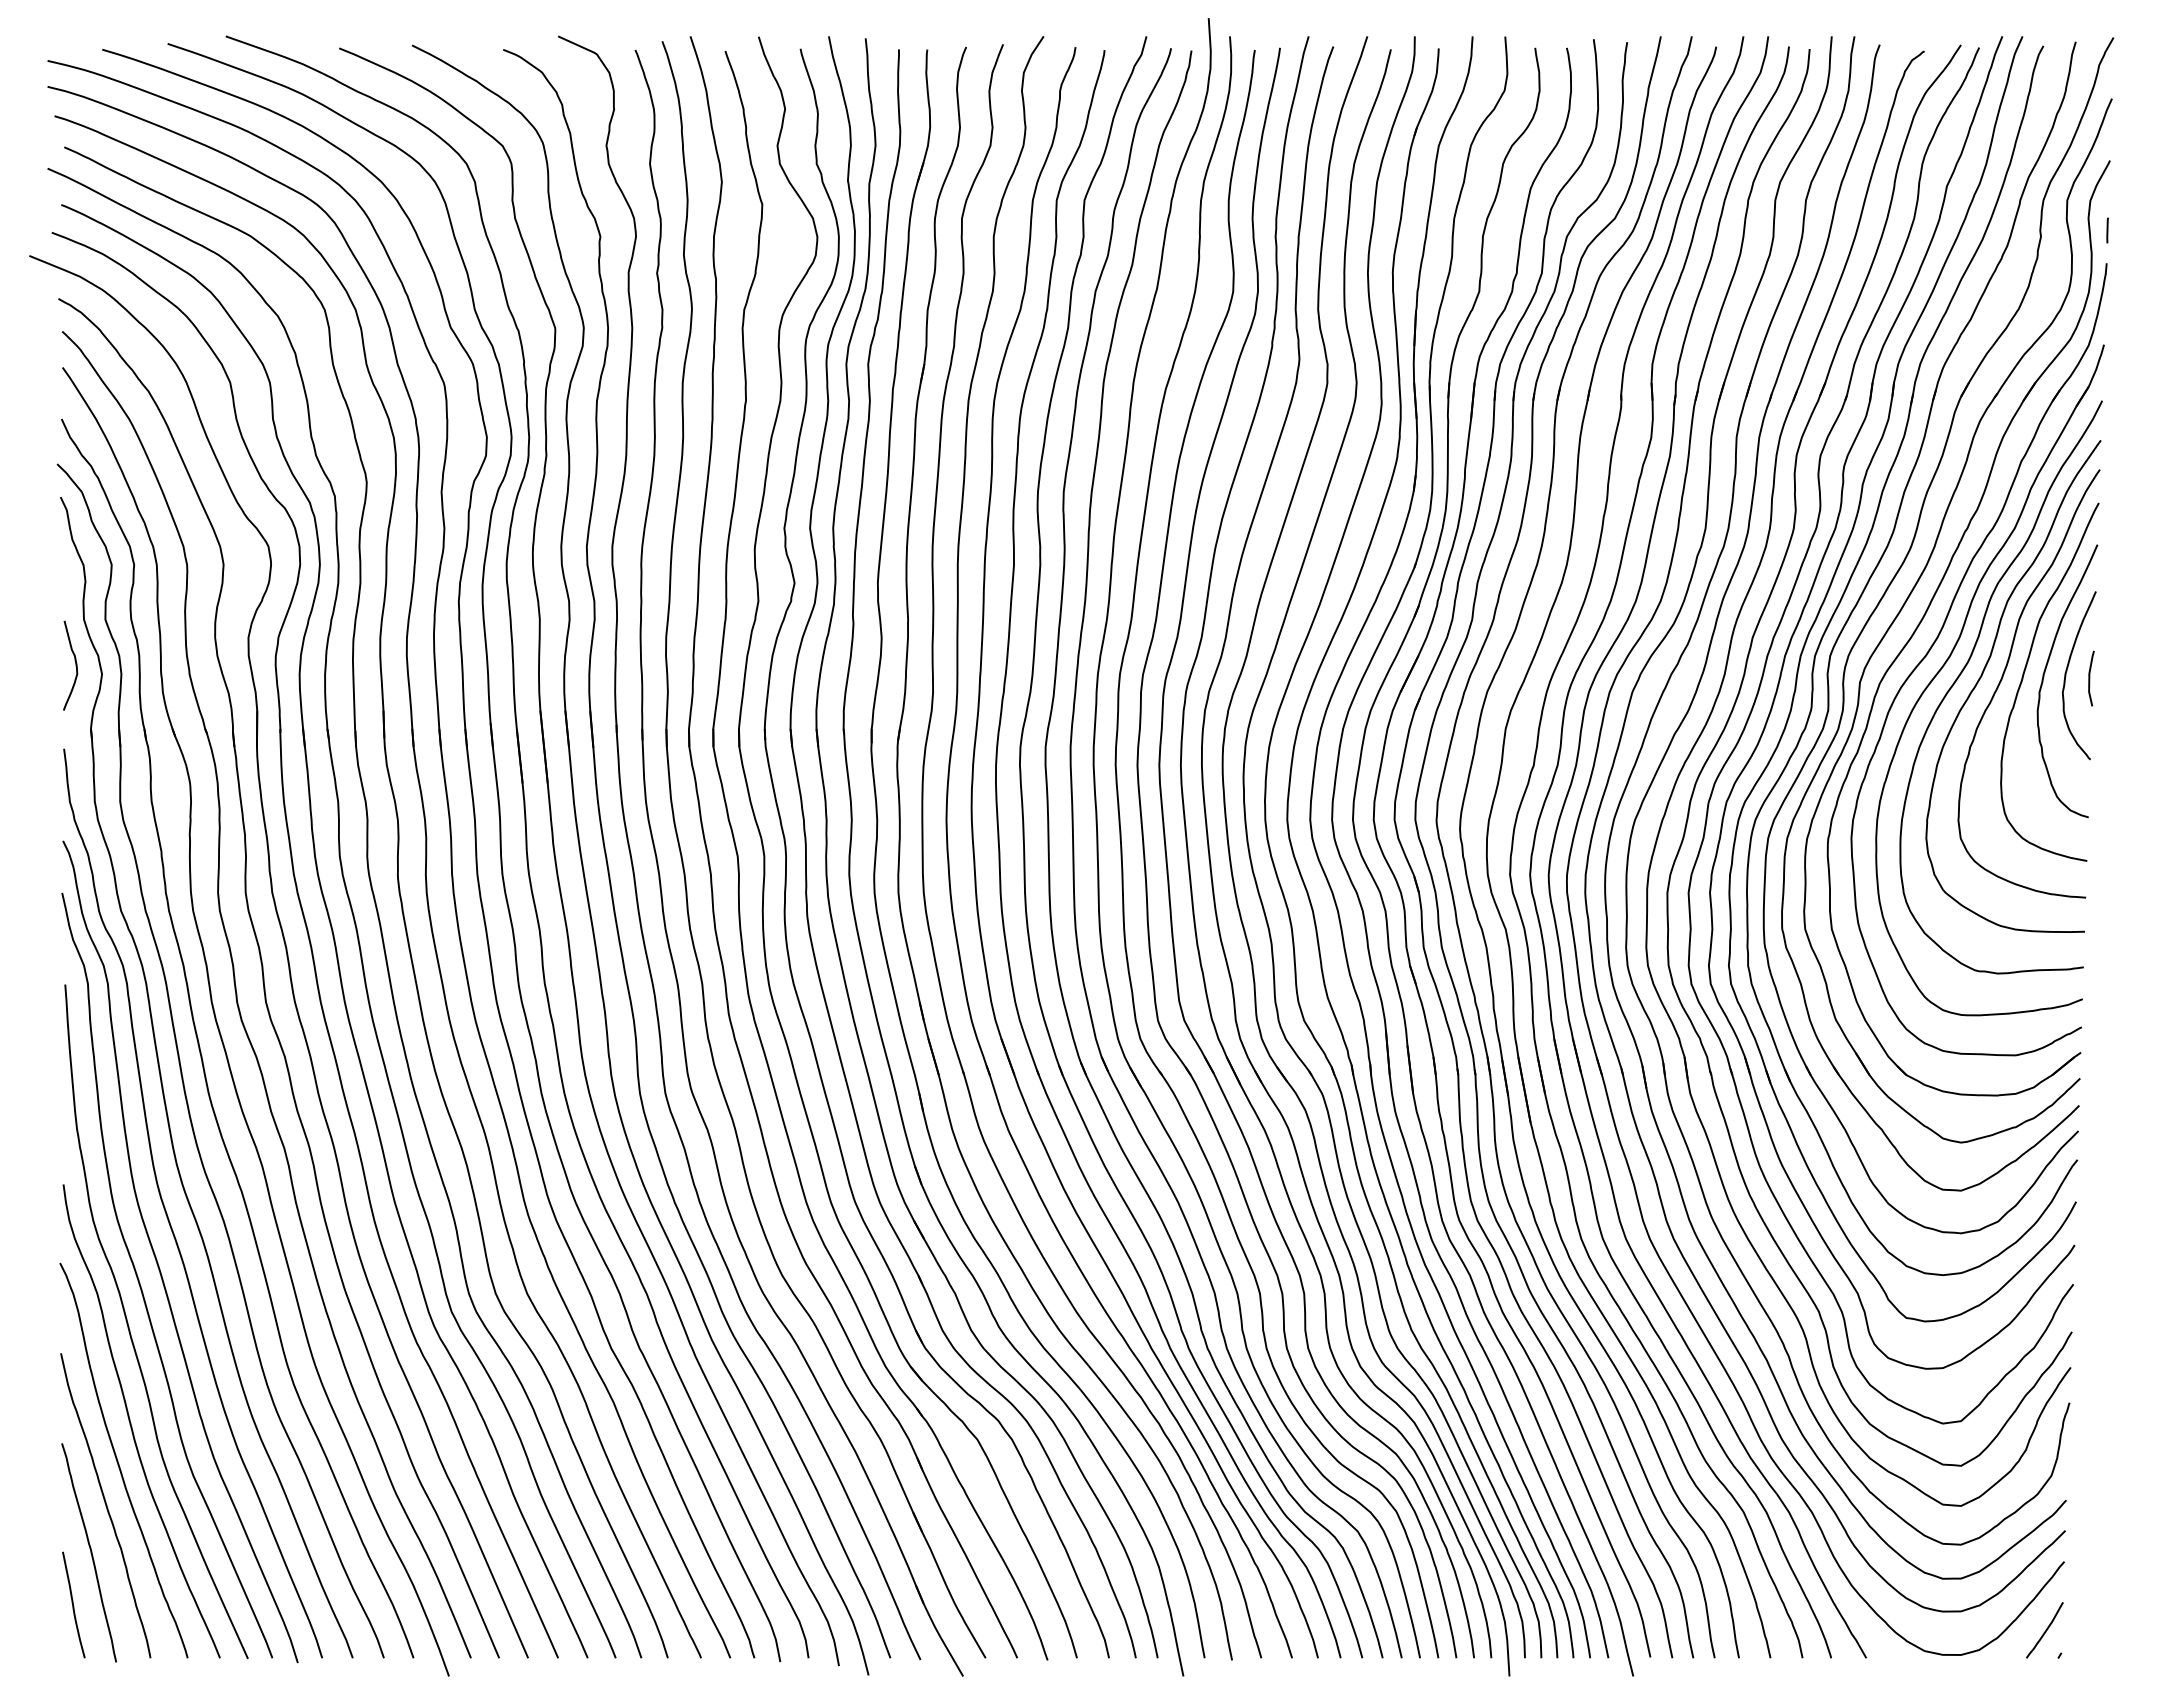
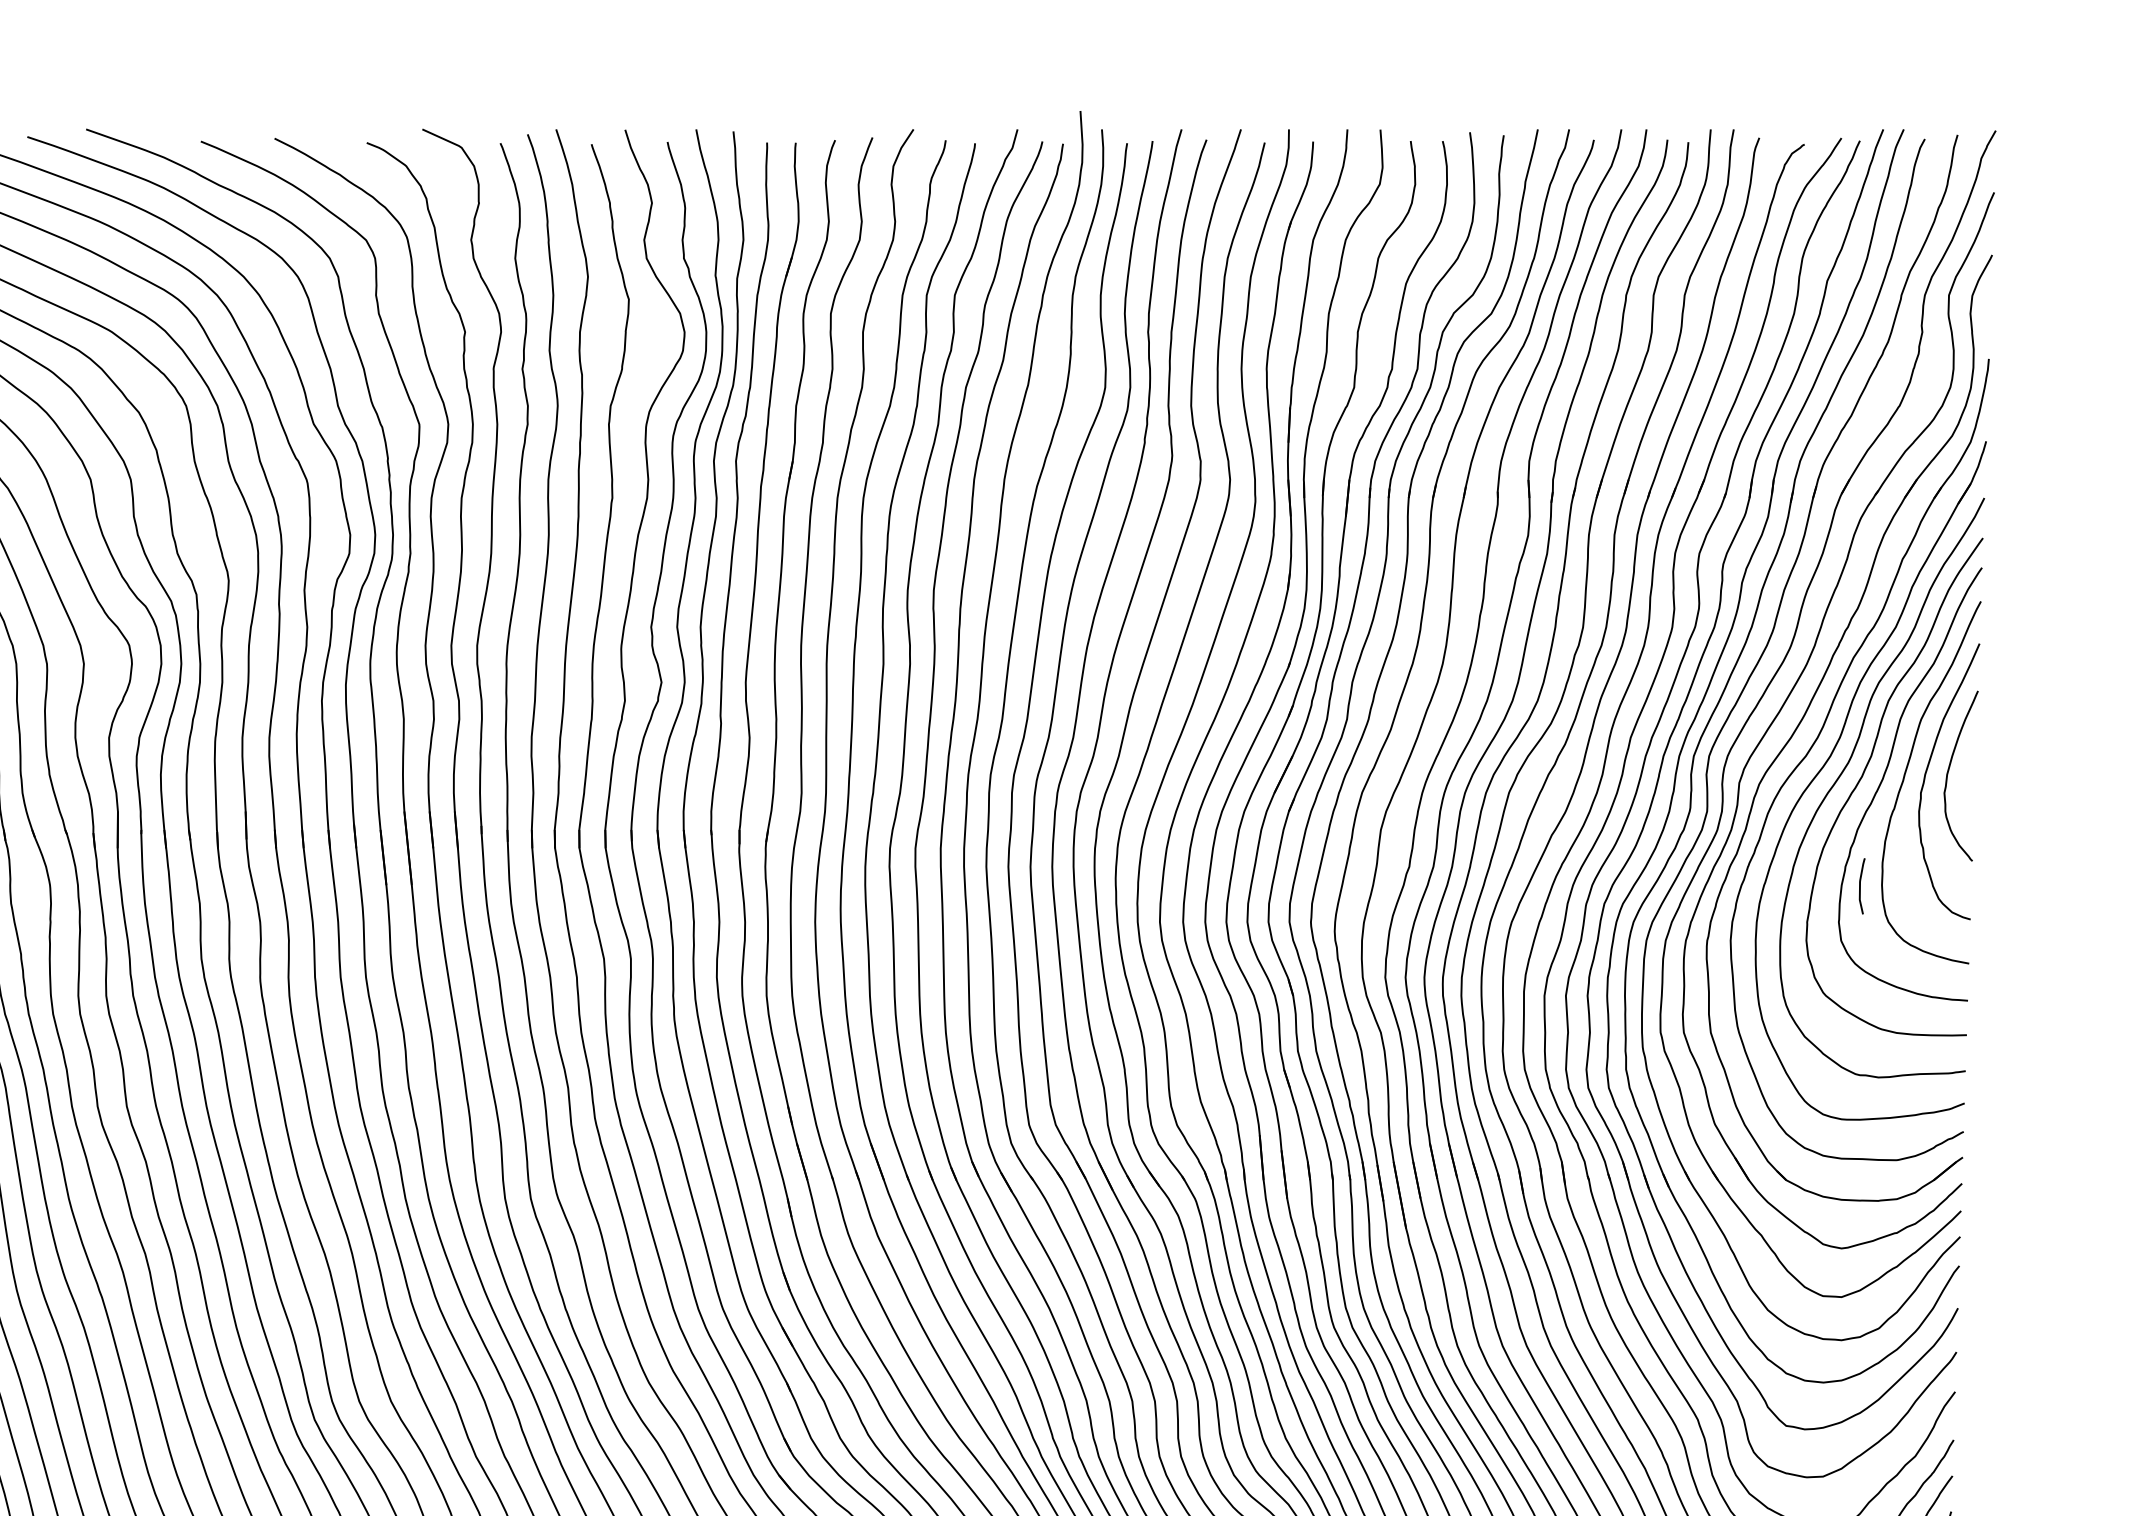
line: (2107, 230) -> (1989, 325), removed
curve: (2090, 678) -> (1861, 886), moved

